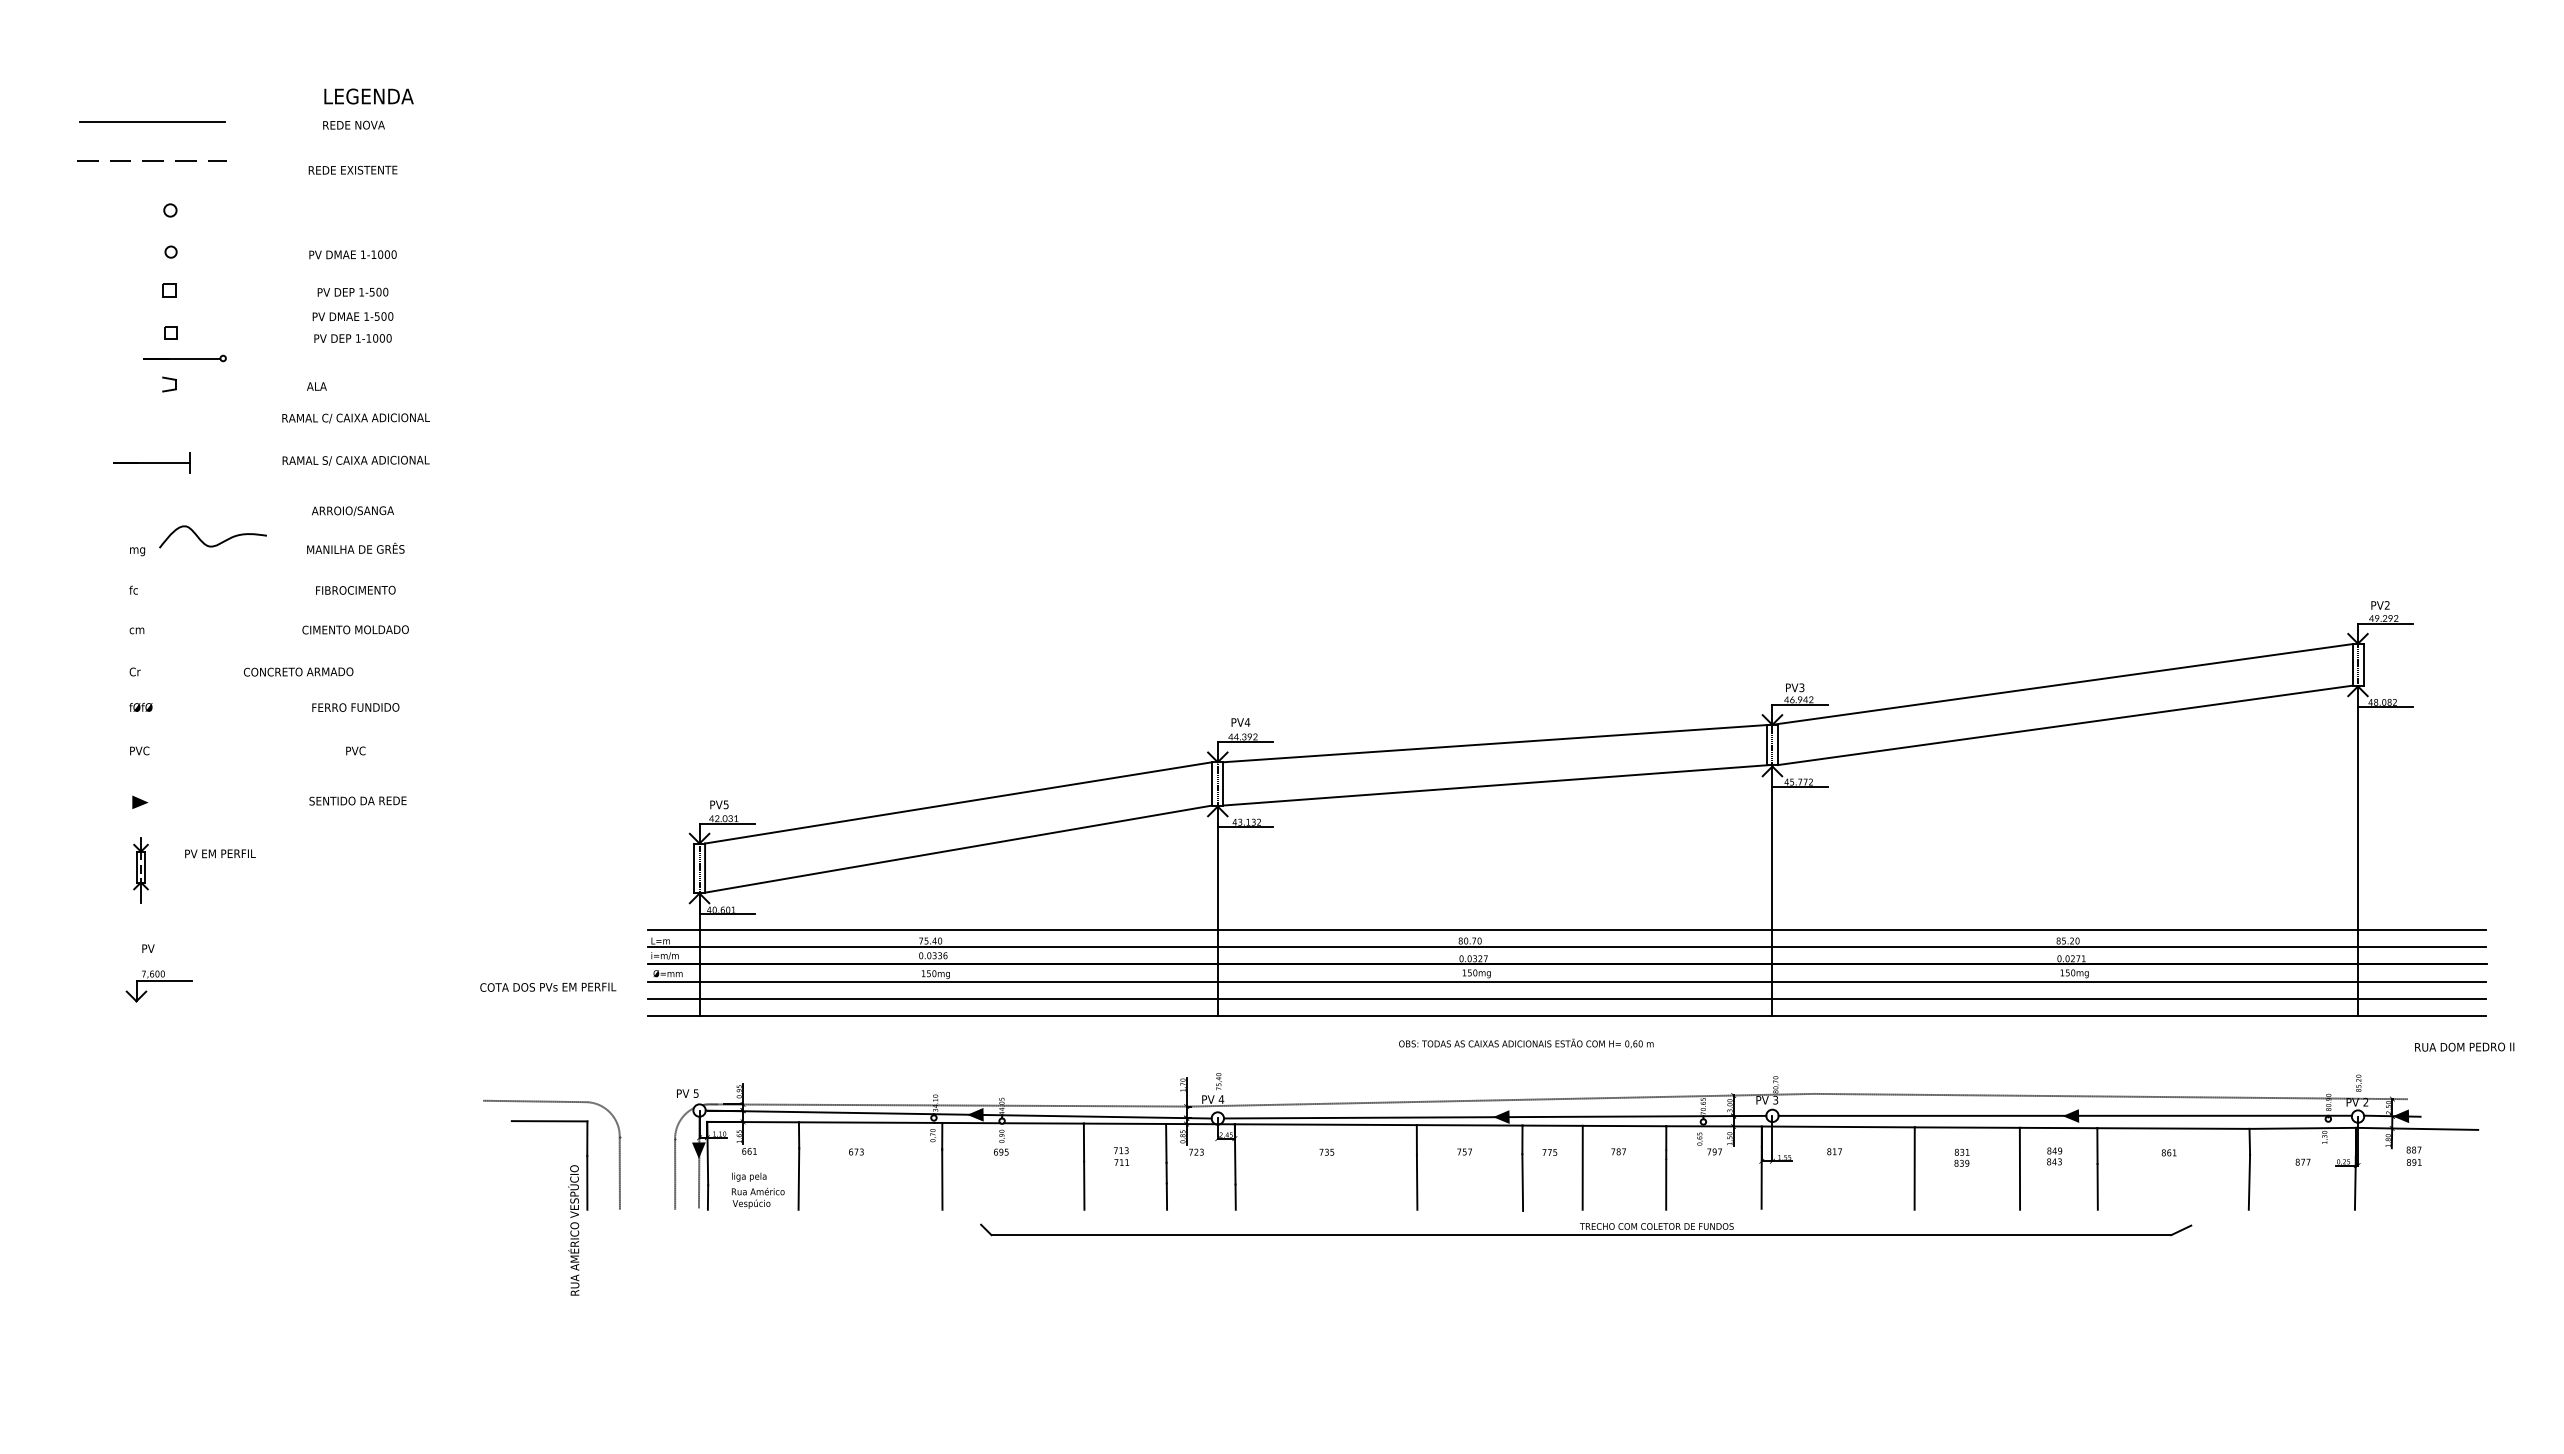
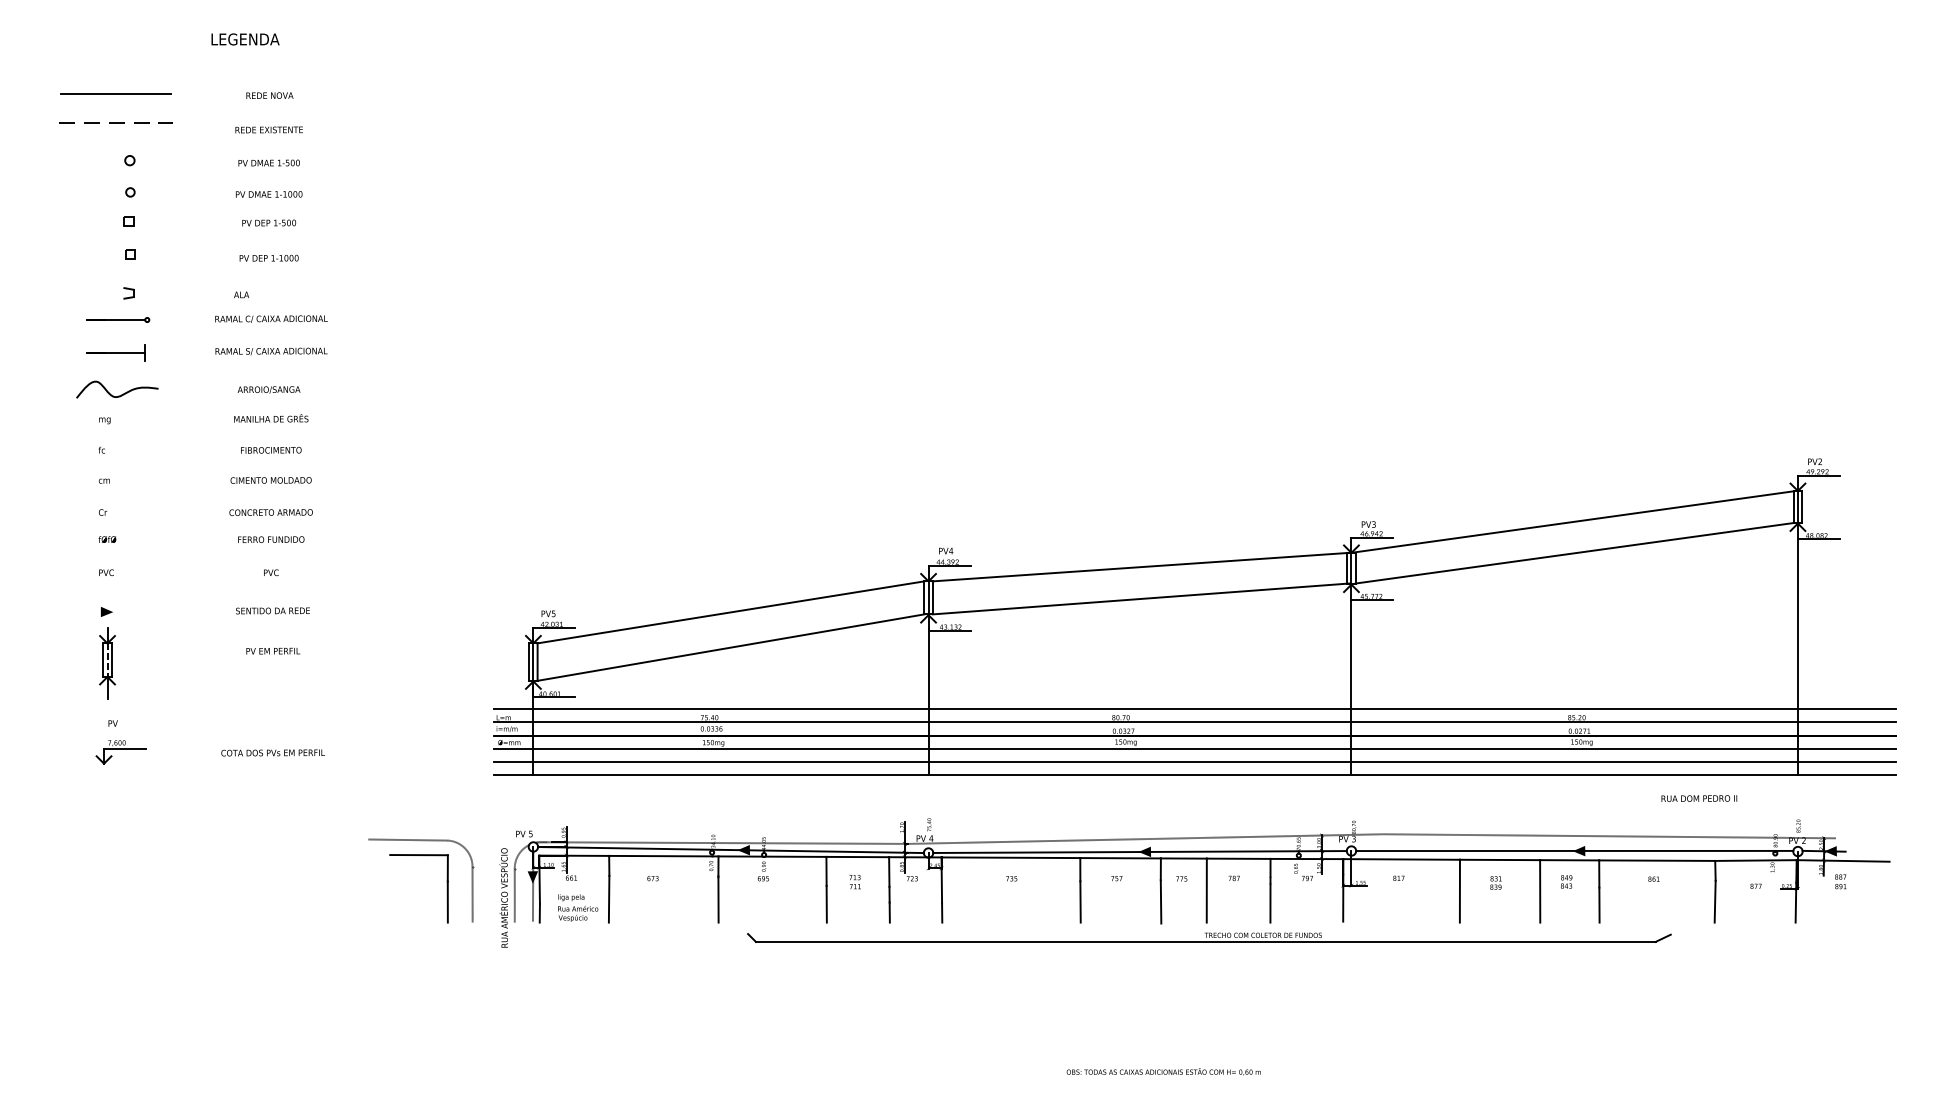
text: (368, 96) -> (245, 39), moved
text: (352, 316) -> (268, 162), moved
part: (184, 358) -> (117, 320), moved
curve: (215, 544) -> (119, 395), moved
text: (298, 671) -> (271, 512), moved
text: (220, 853) -> (273, 650), moved
part: (140, 870) -> (107, 663), size x1.43
text: (548, 986) -> (273, 752), moved
text: (1526, 1043) -> (1163, 1071), moved
text: (2464, 1046) -> (1699, 798), moved
text: (573, 1230) -> (503, 898), moved

